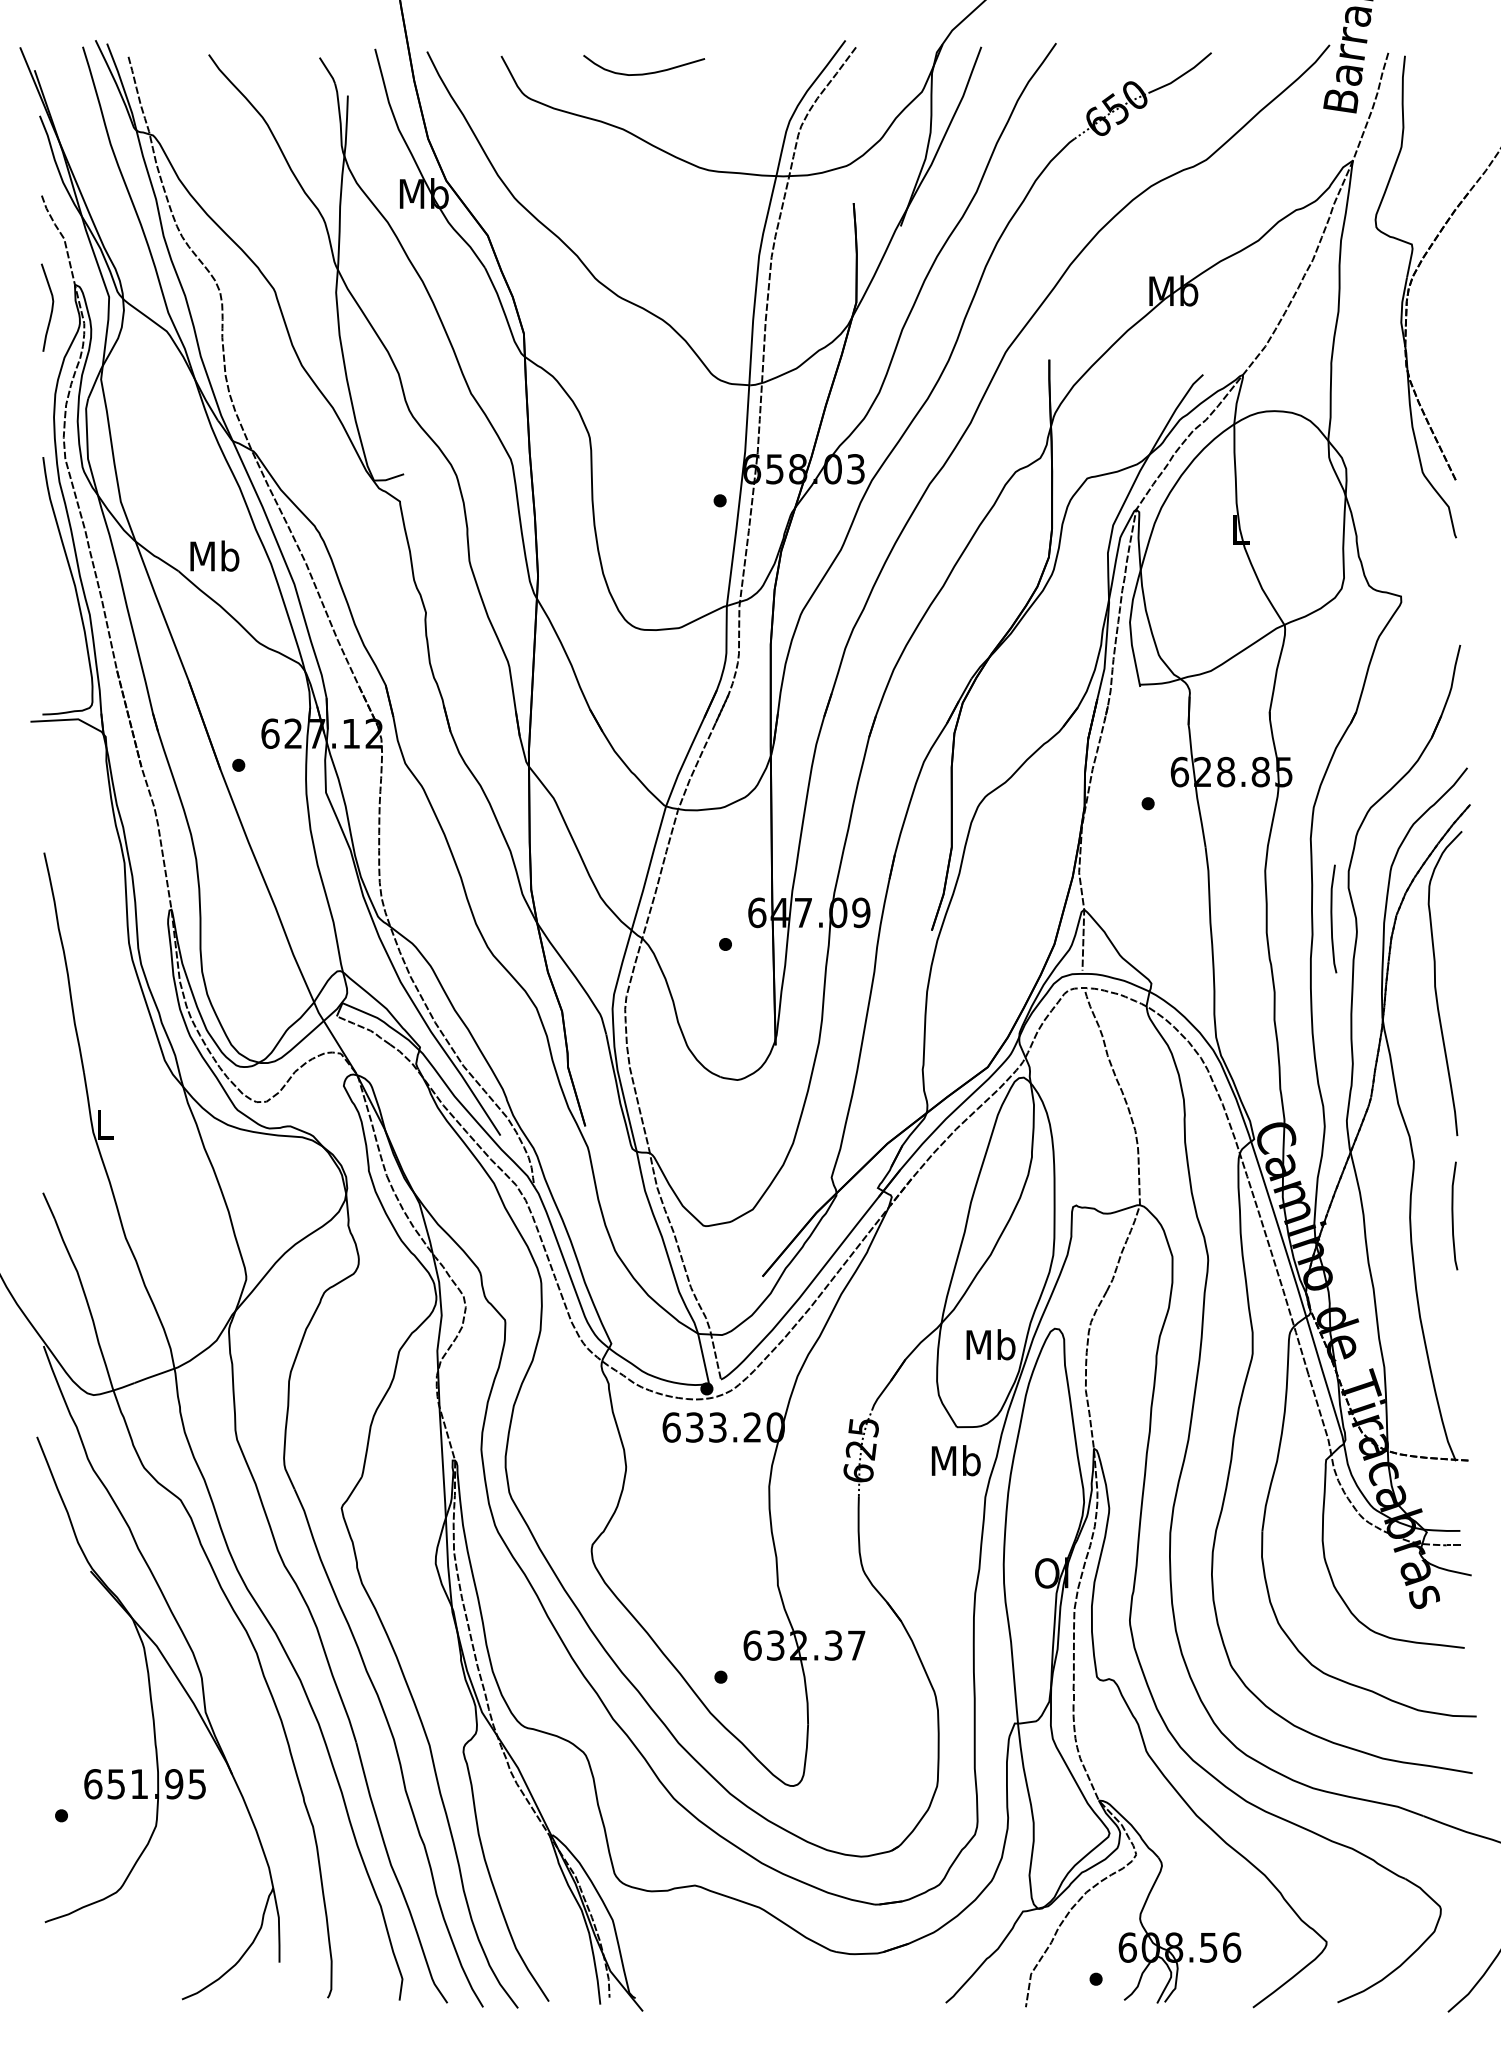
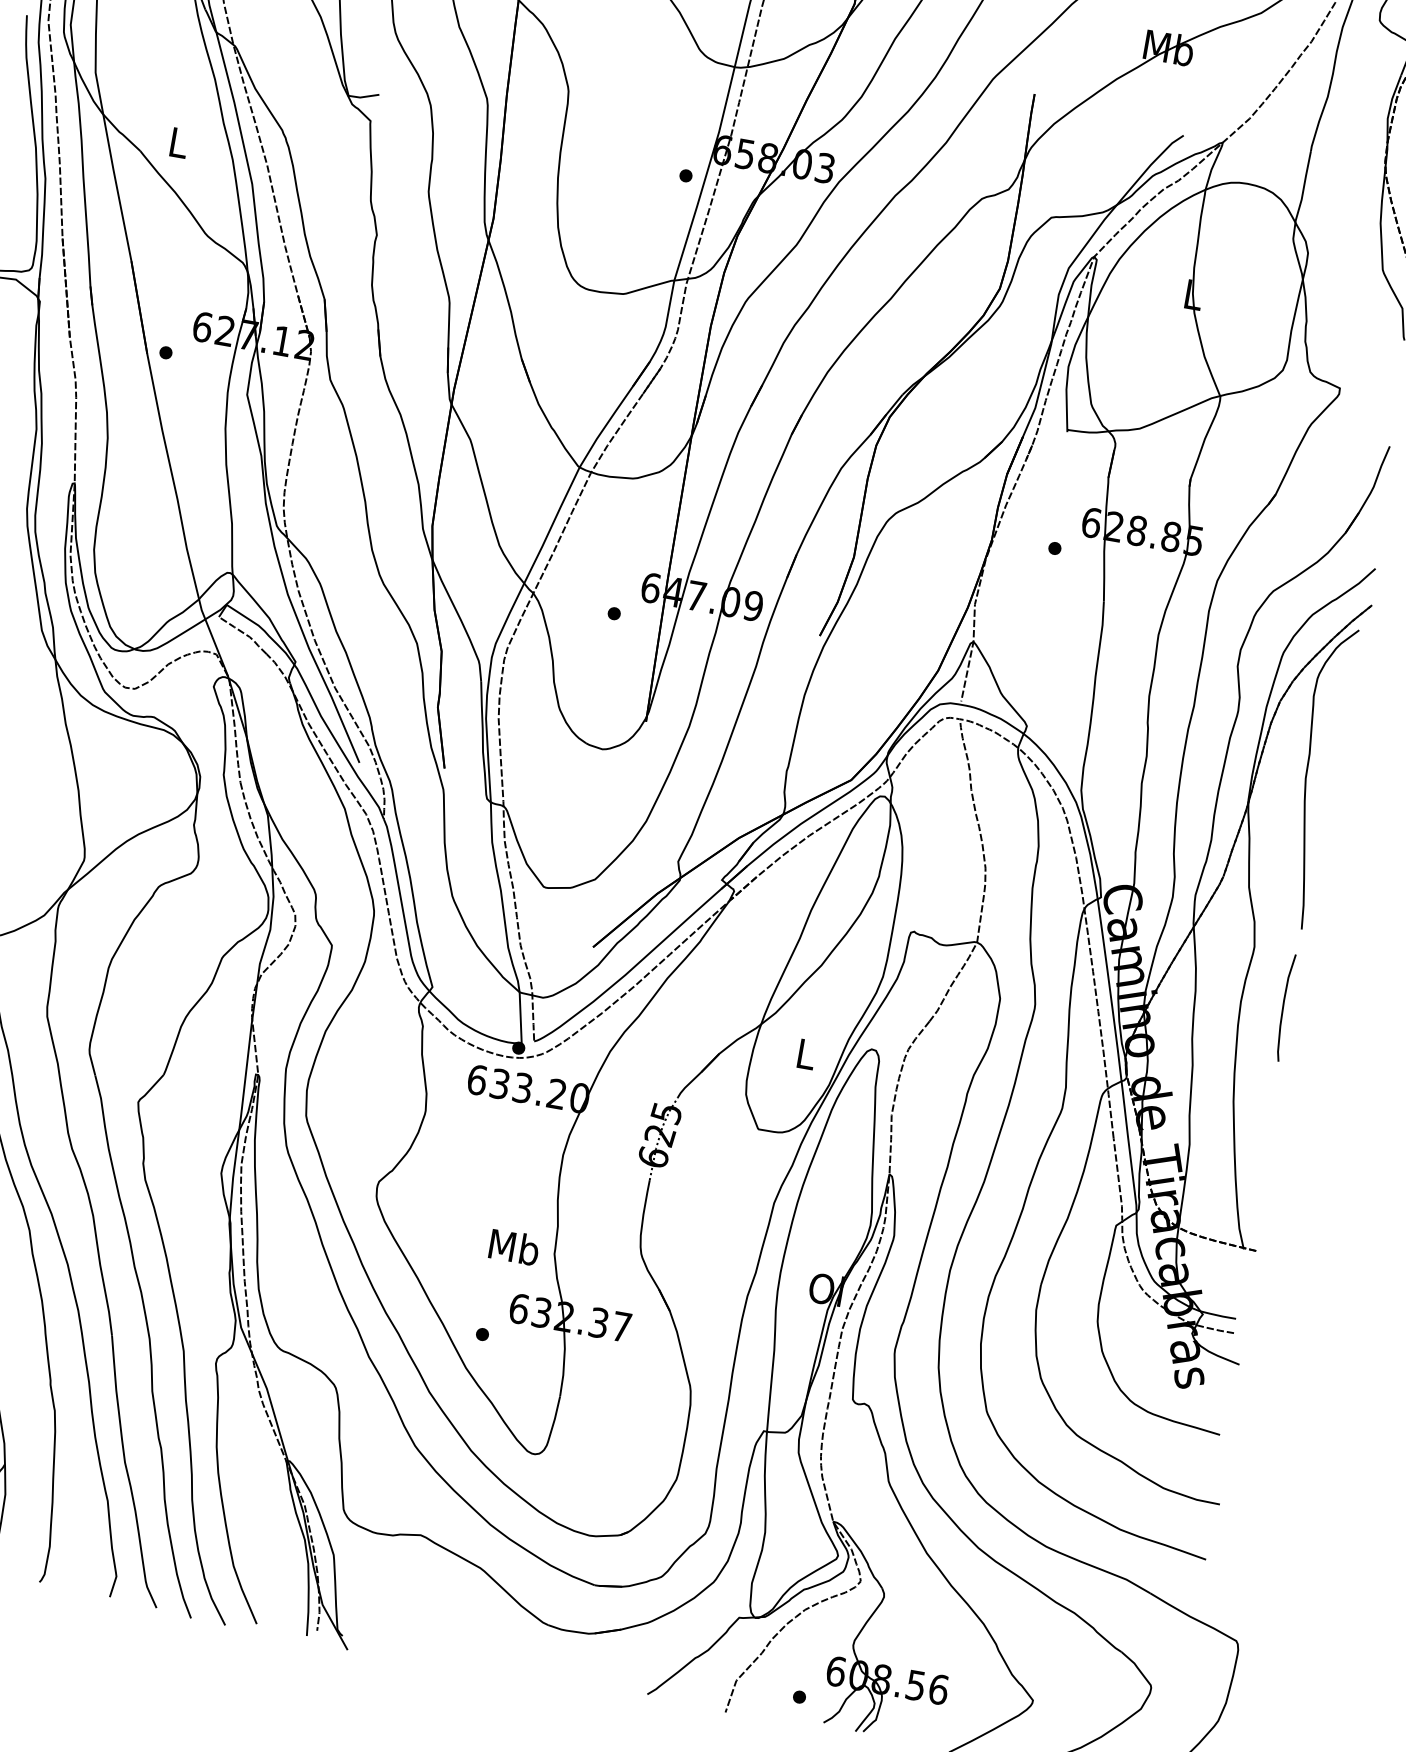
text: (214, 555) -> (178, 141), Mb -> L
curve: (1332, 918) -> (1216, 693), removed
text: (990, 1344) -> (805, 1053), Mb -> L
text: (955, 1460) -> (513, 1246), moved

